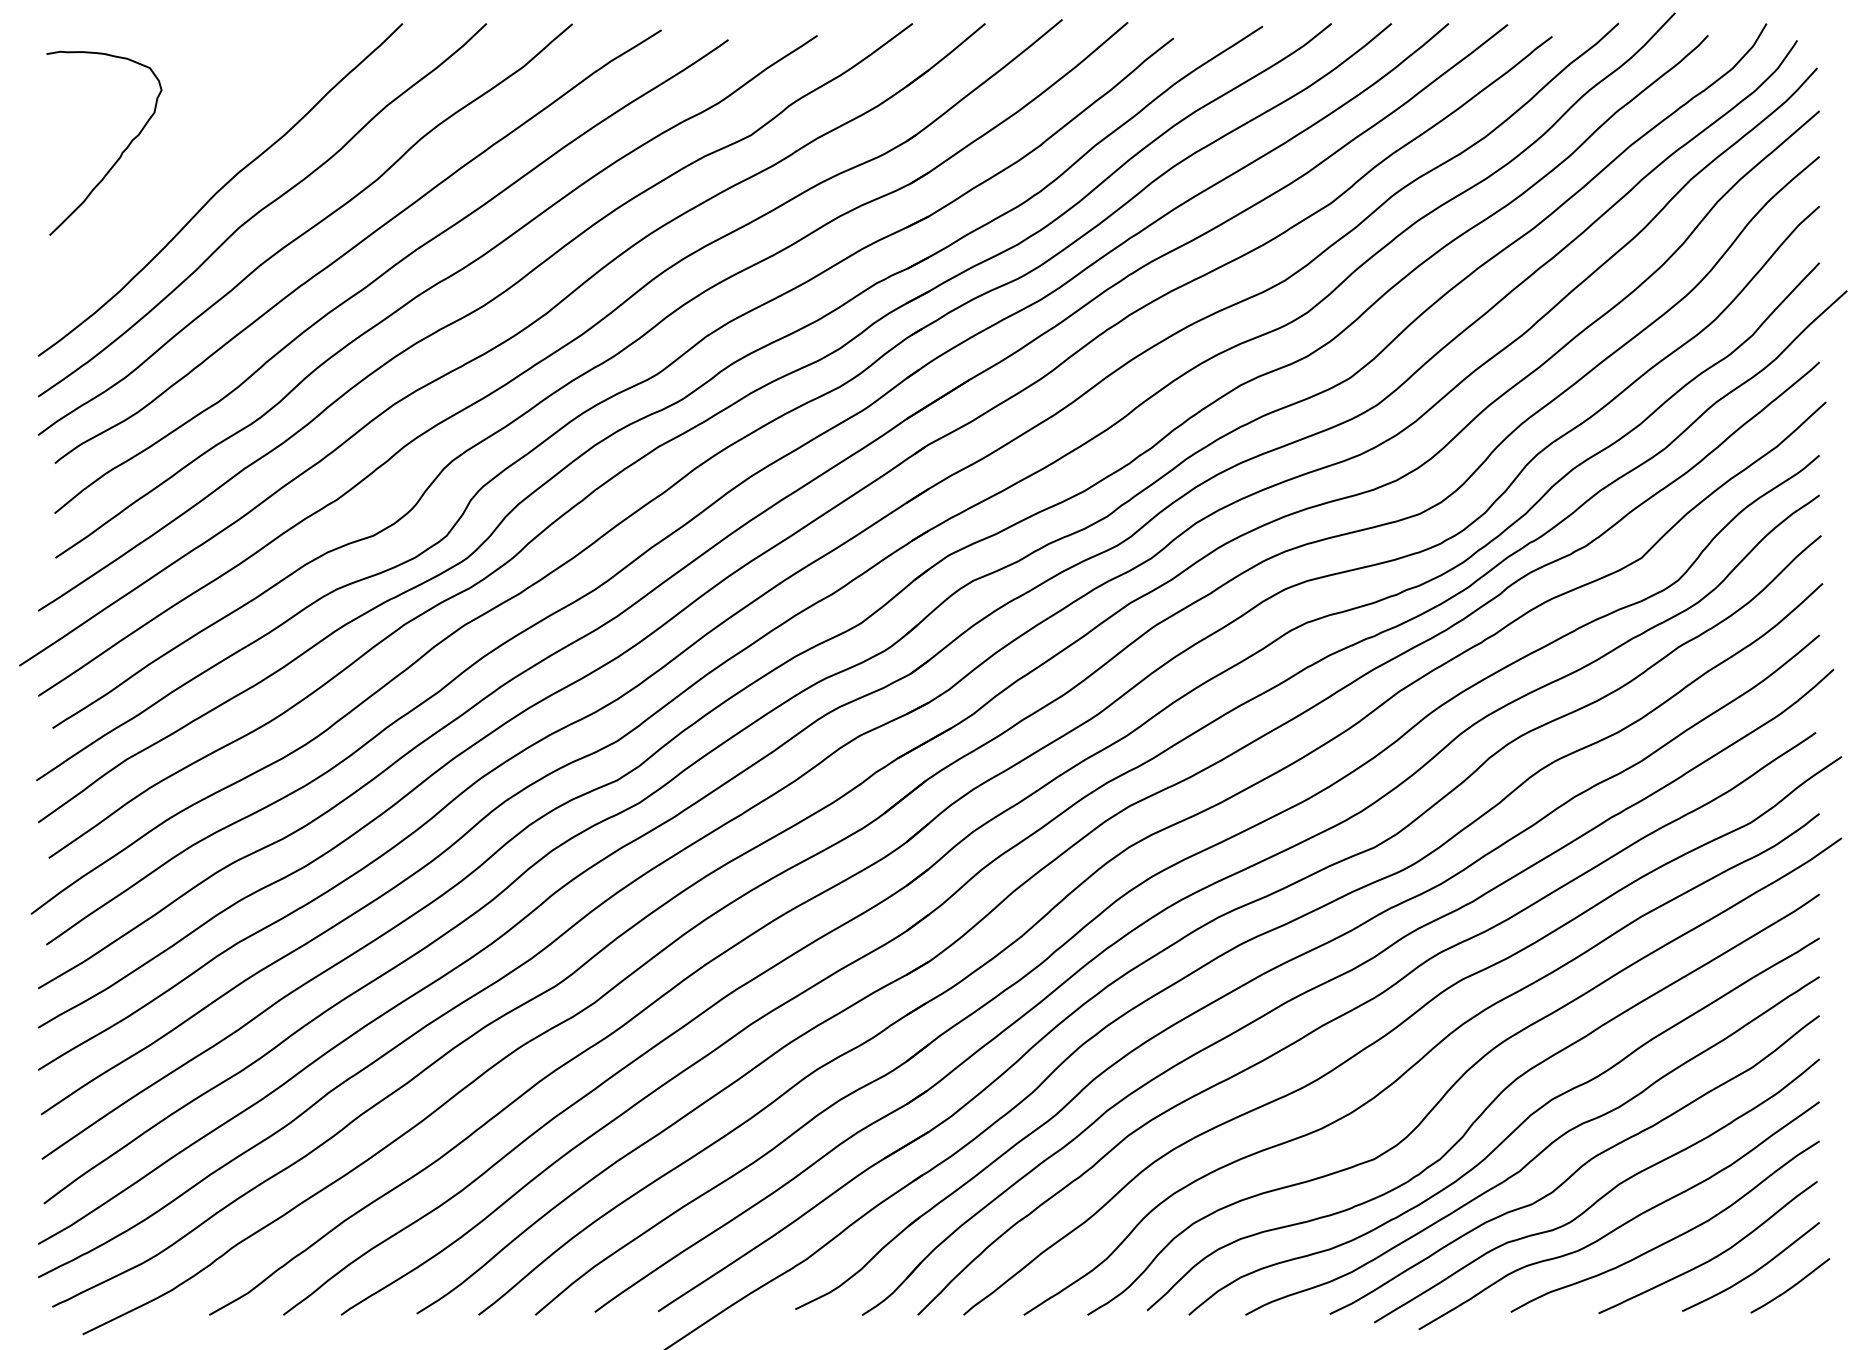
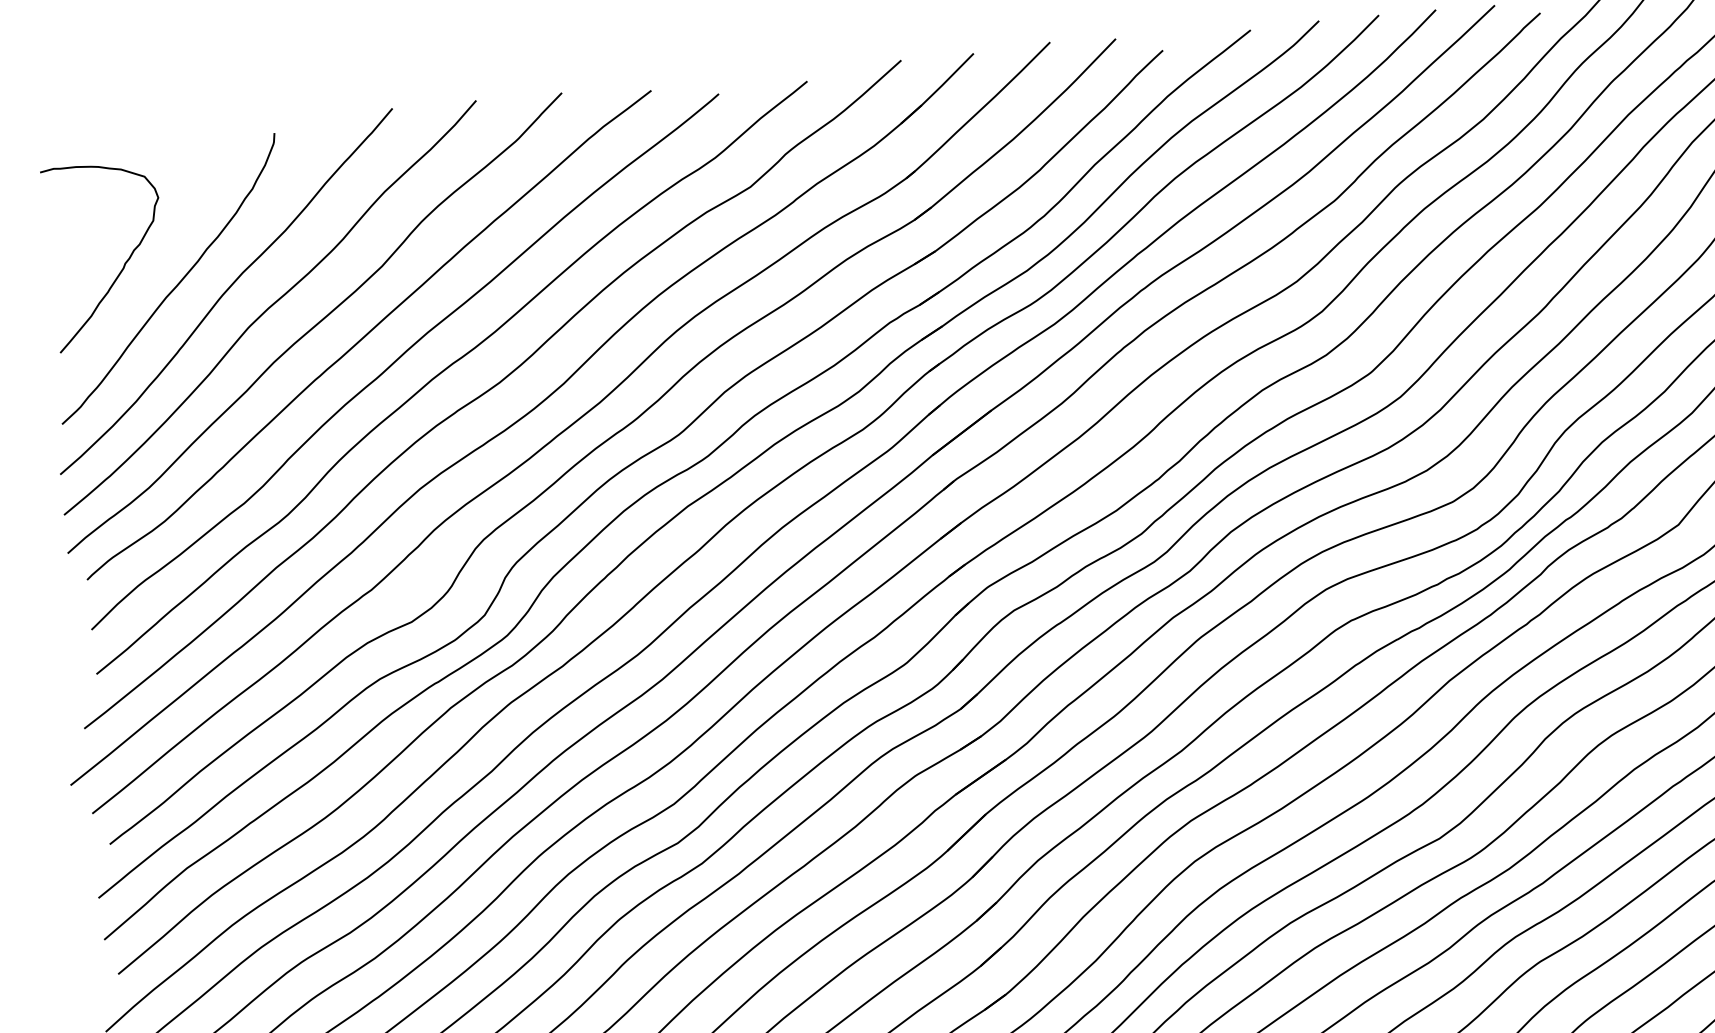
curve: (171, 178) -> (176, 284), added

